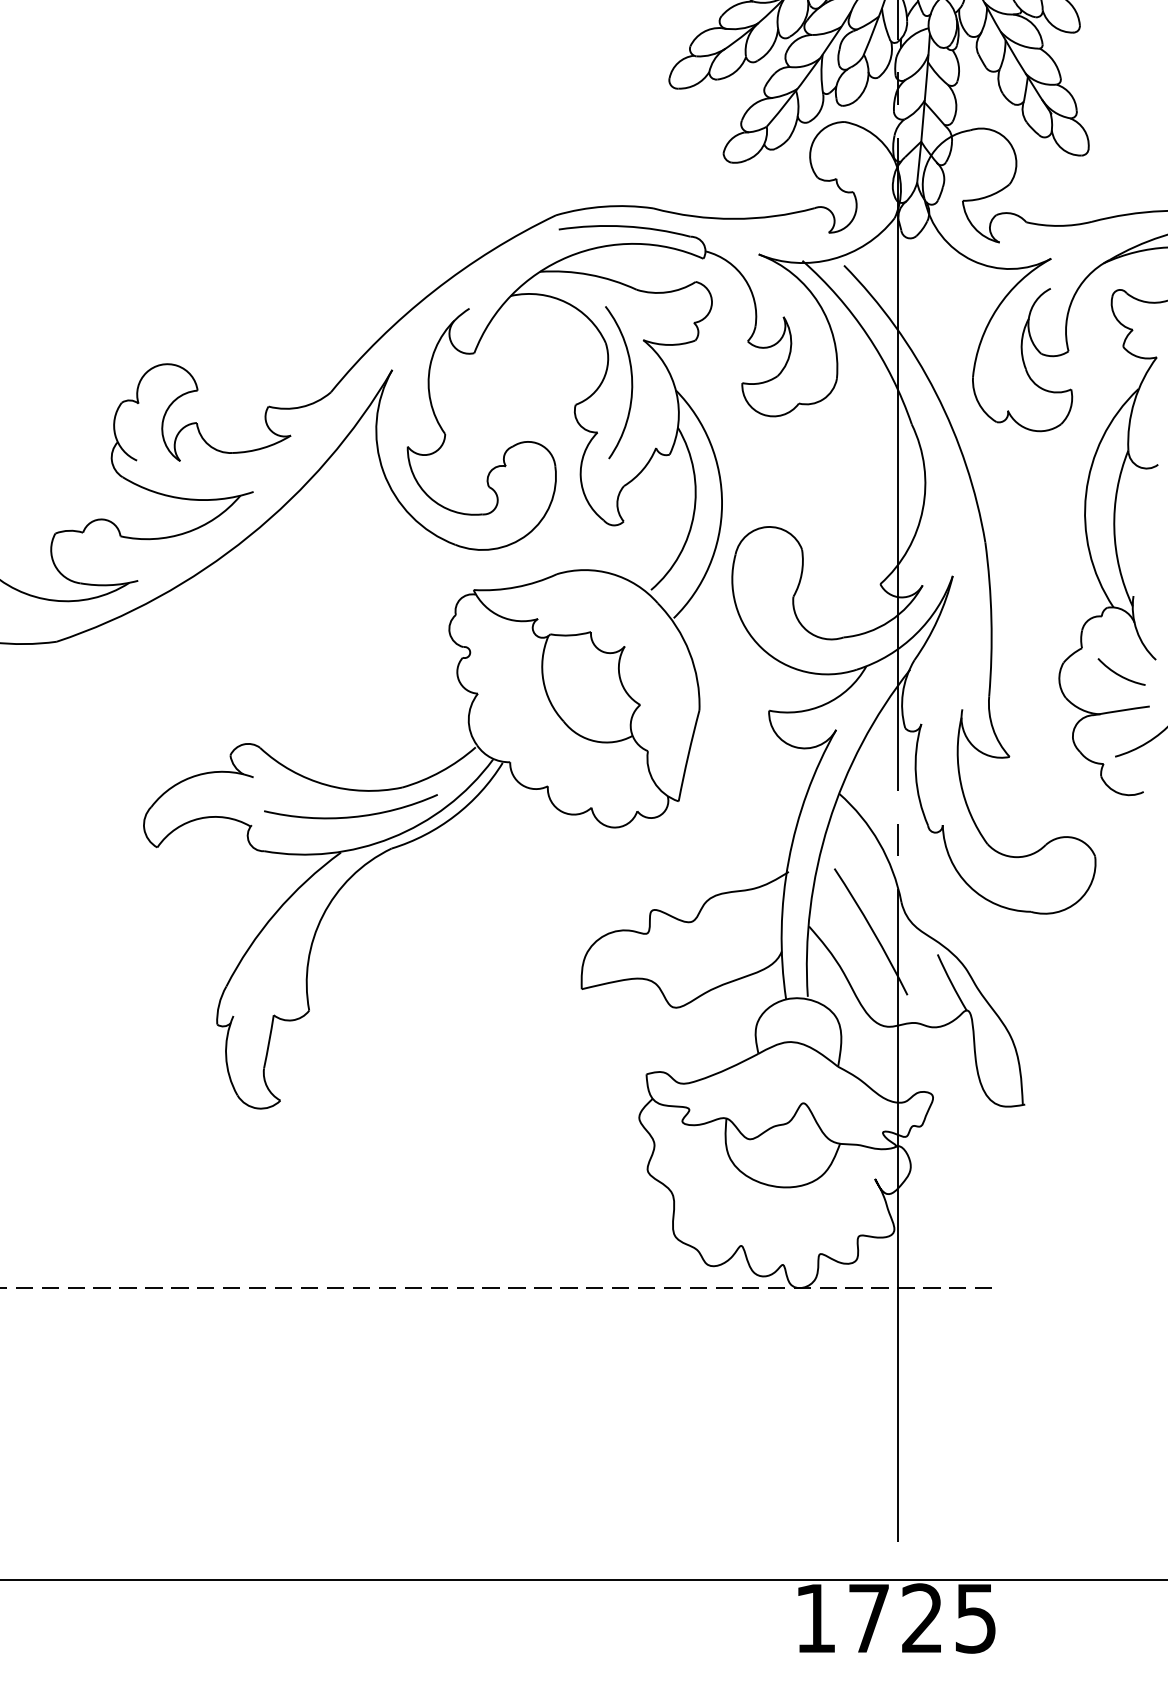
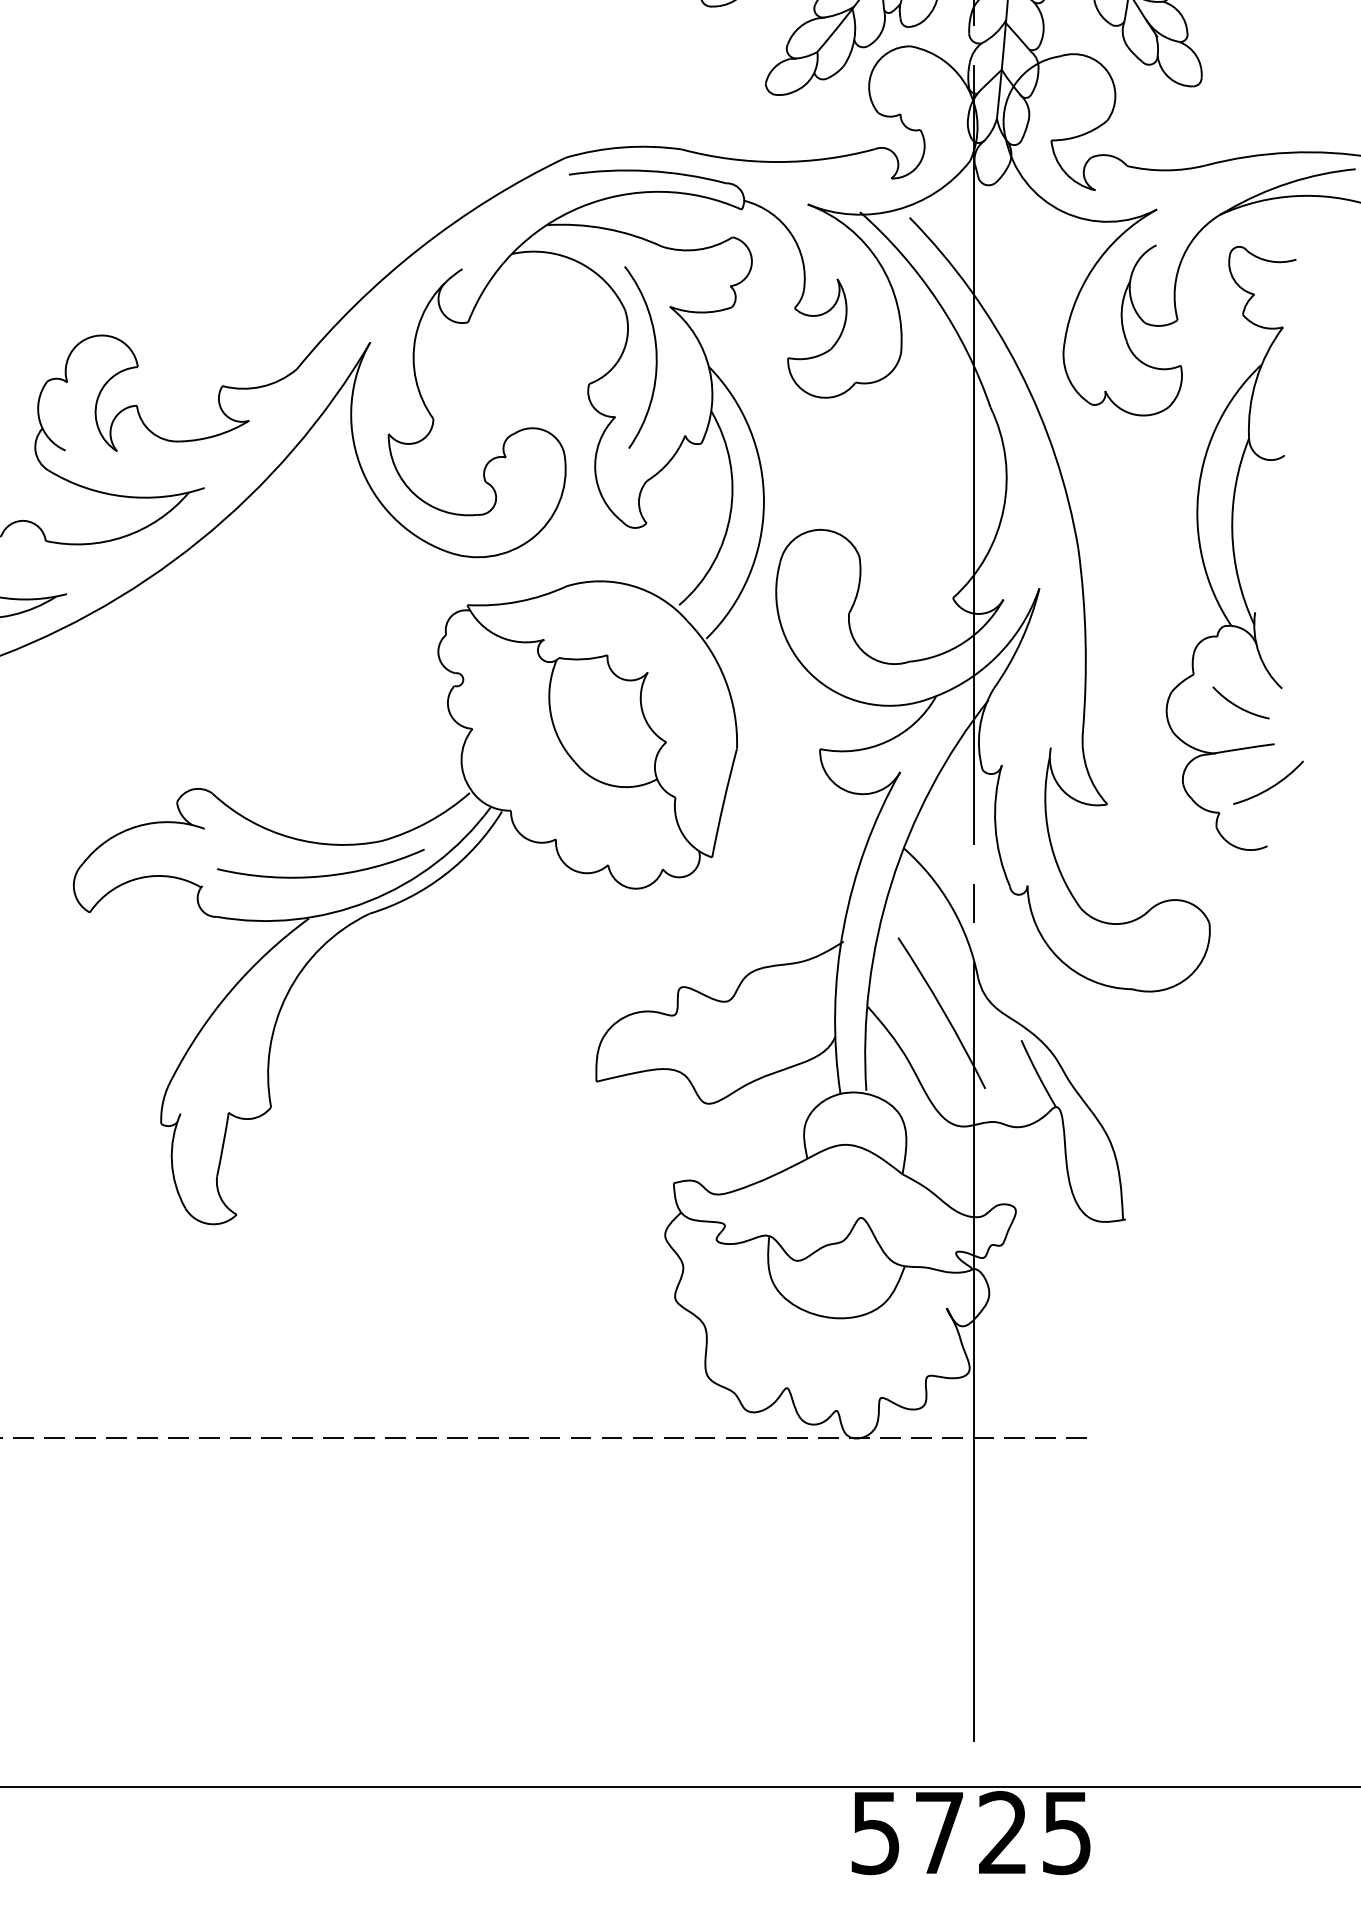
text: (815, 1618) -> (875, 1833), 1725 -> 5725

